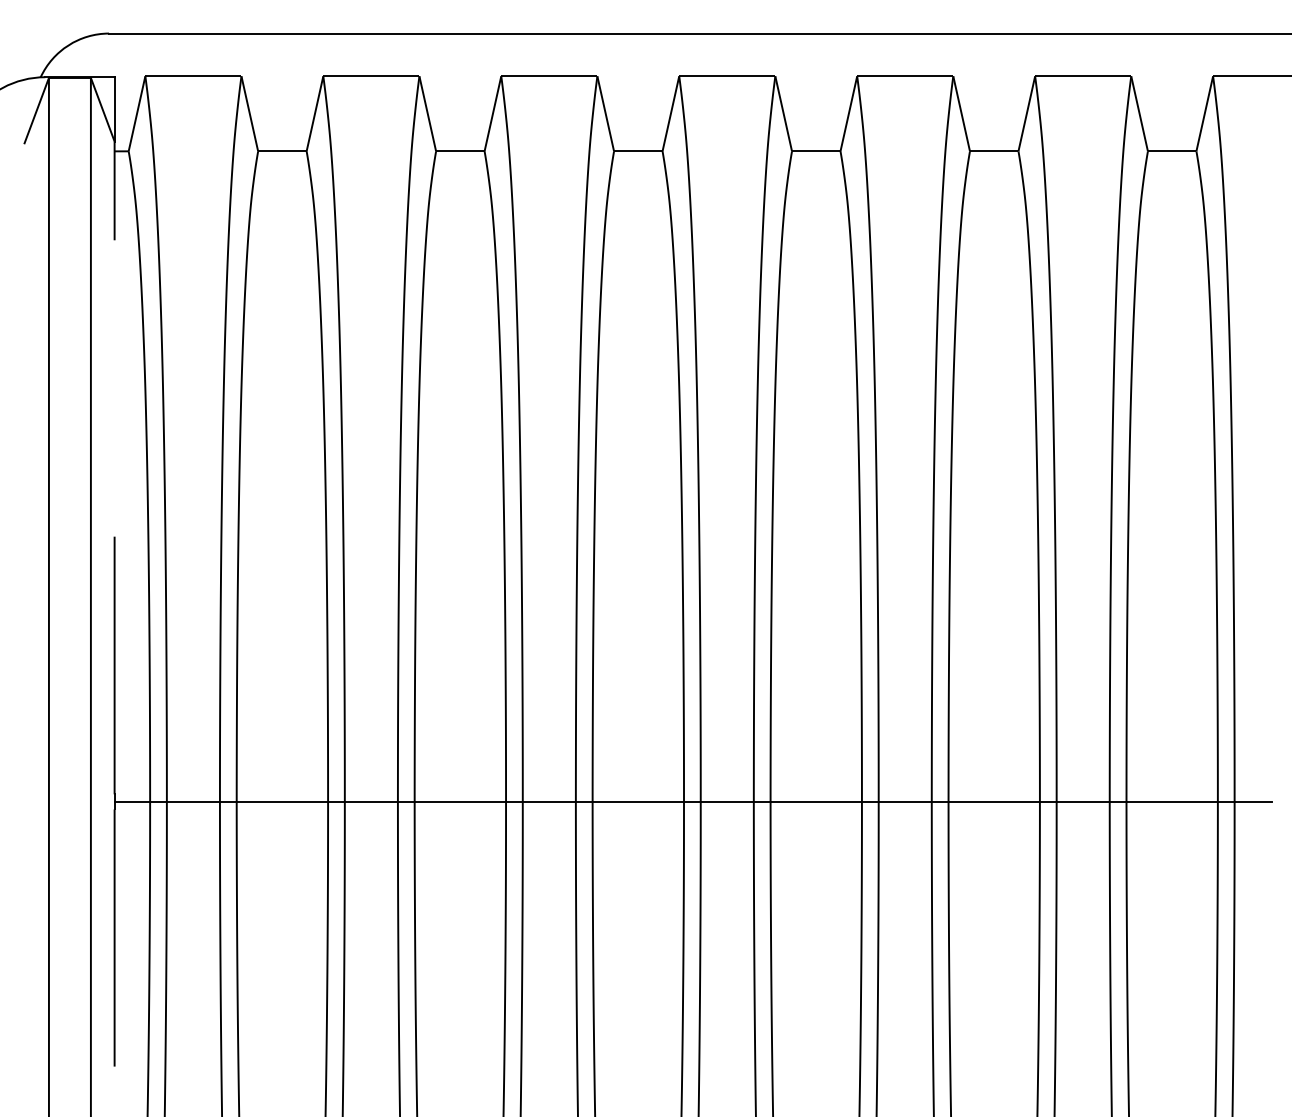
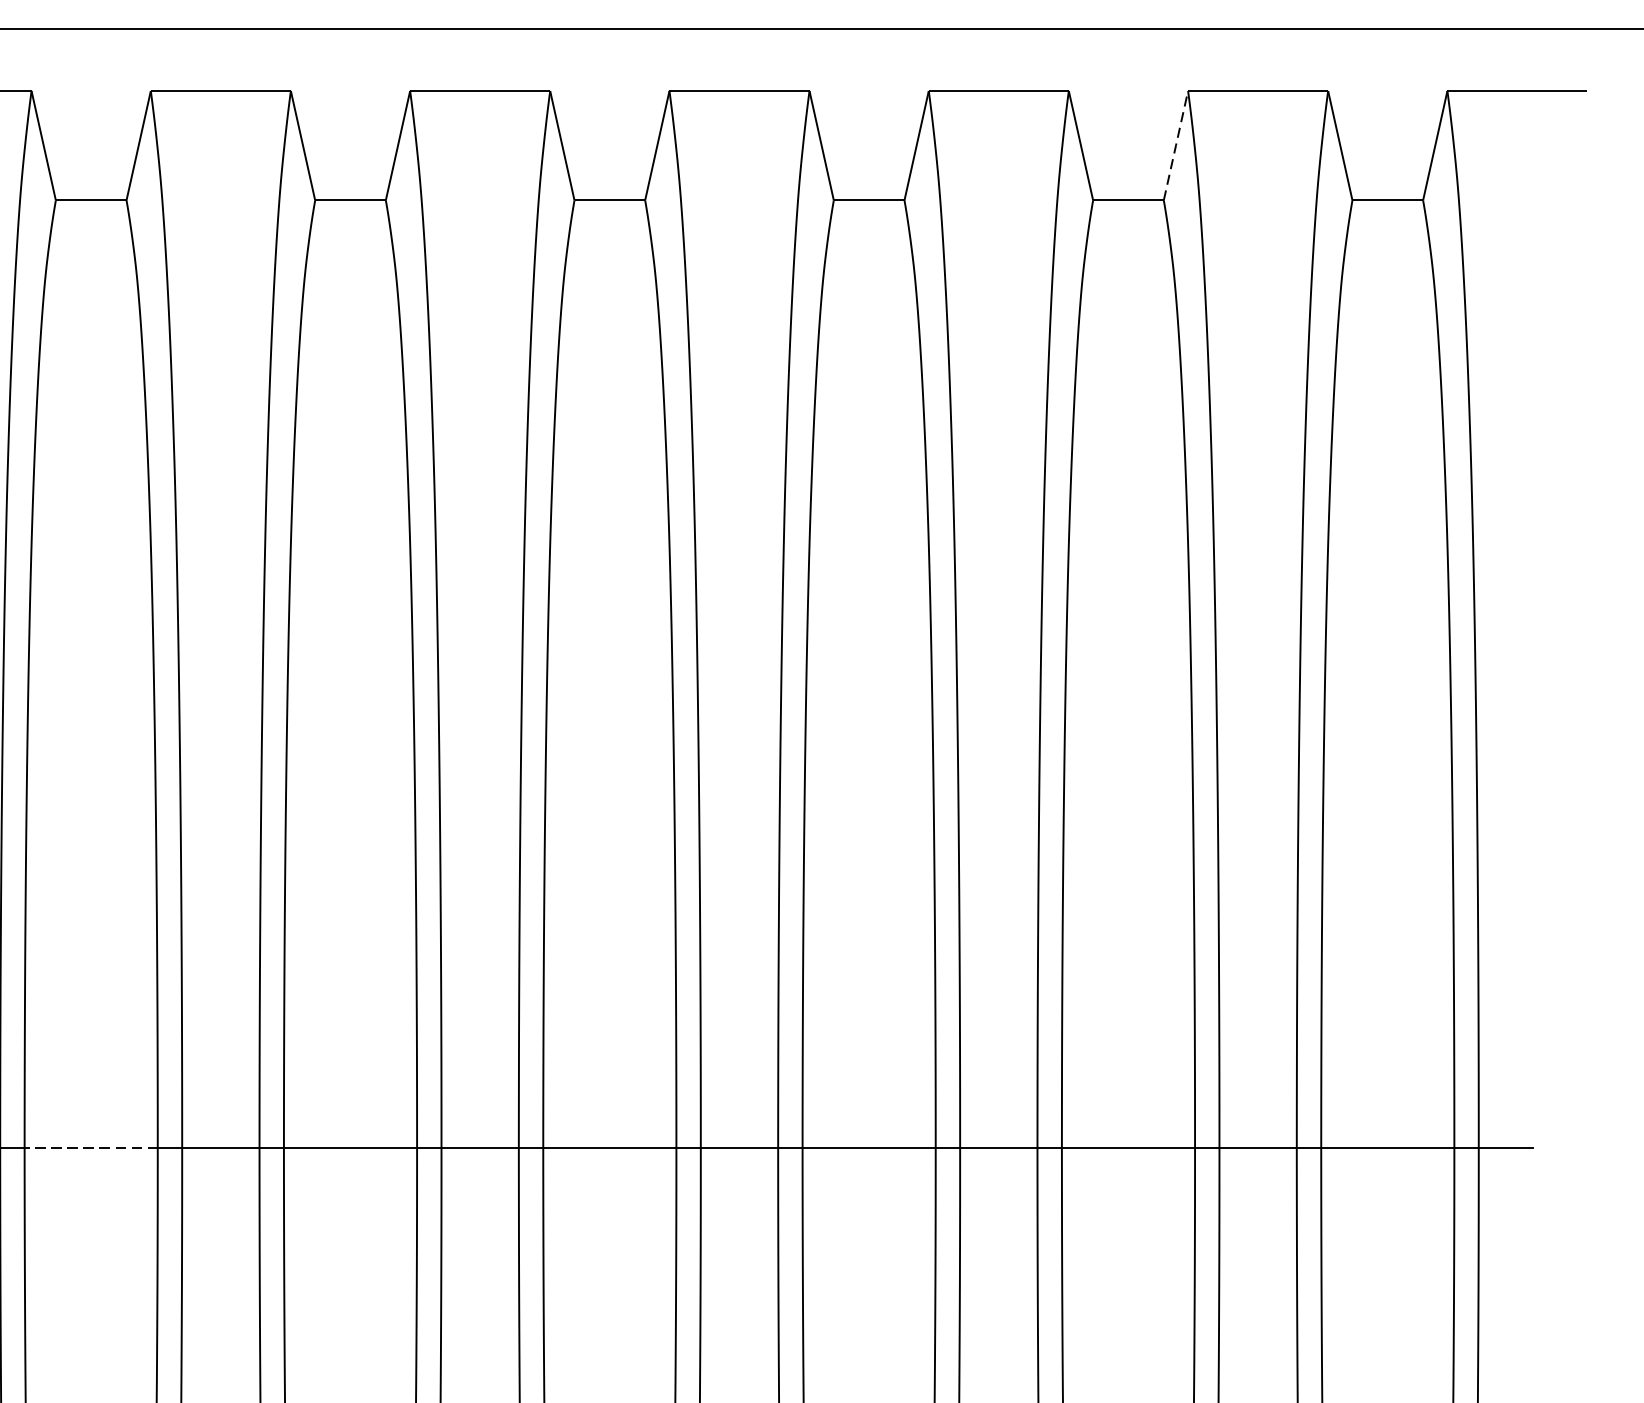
line: (1026, 113) -> (1175, 145), solid -> dashed
line: (282, 801) -> (91, 1147), solid -> dashed

